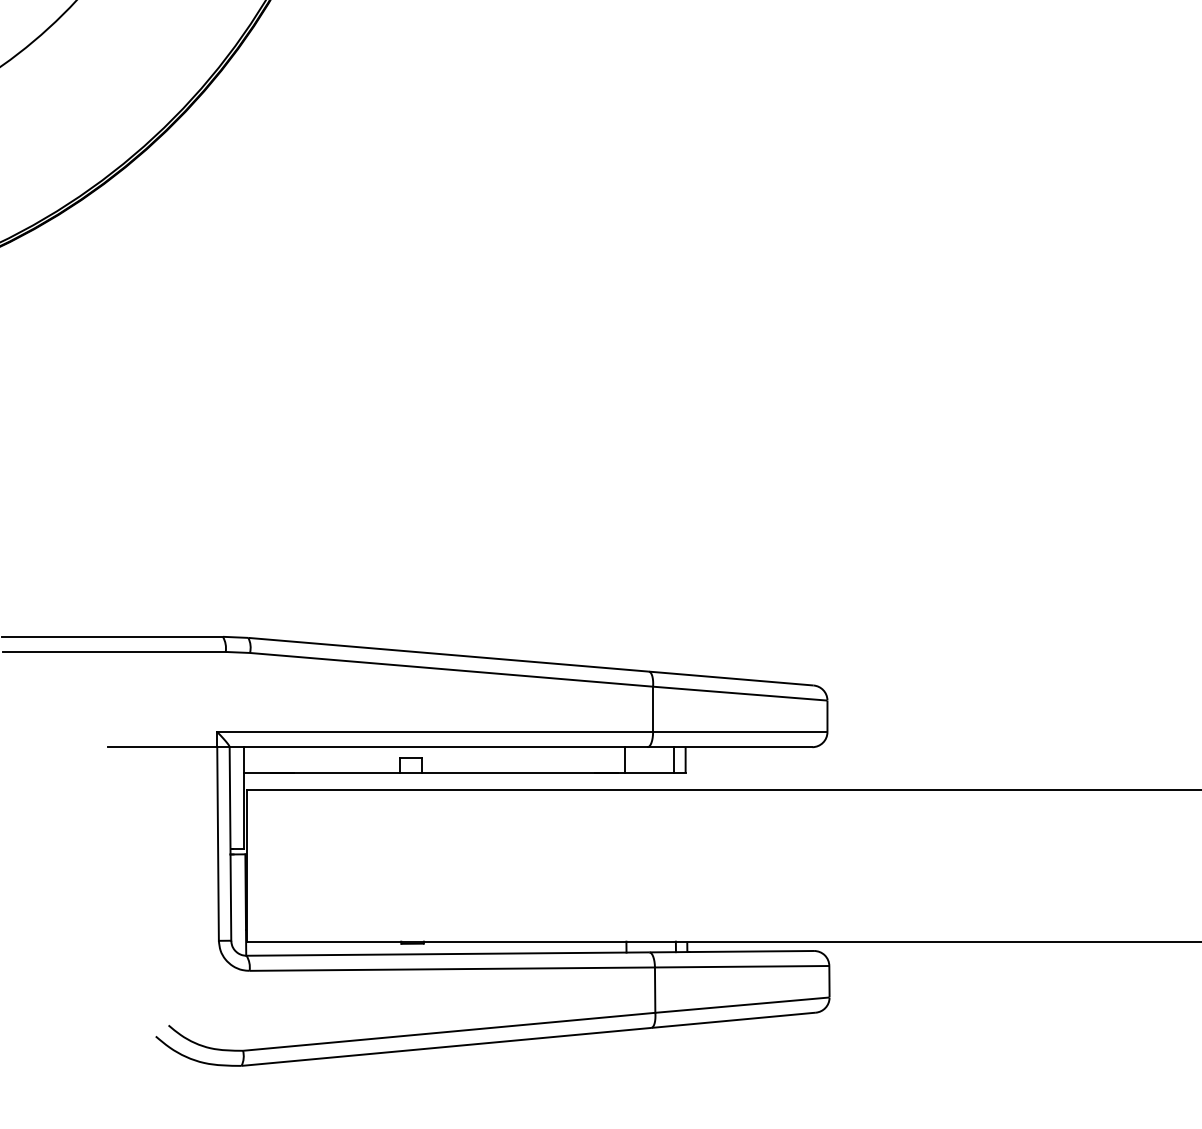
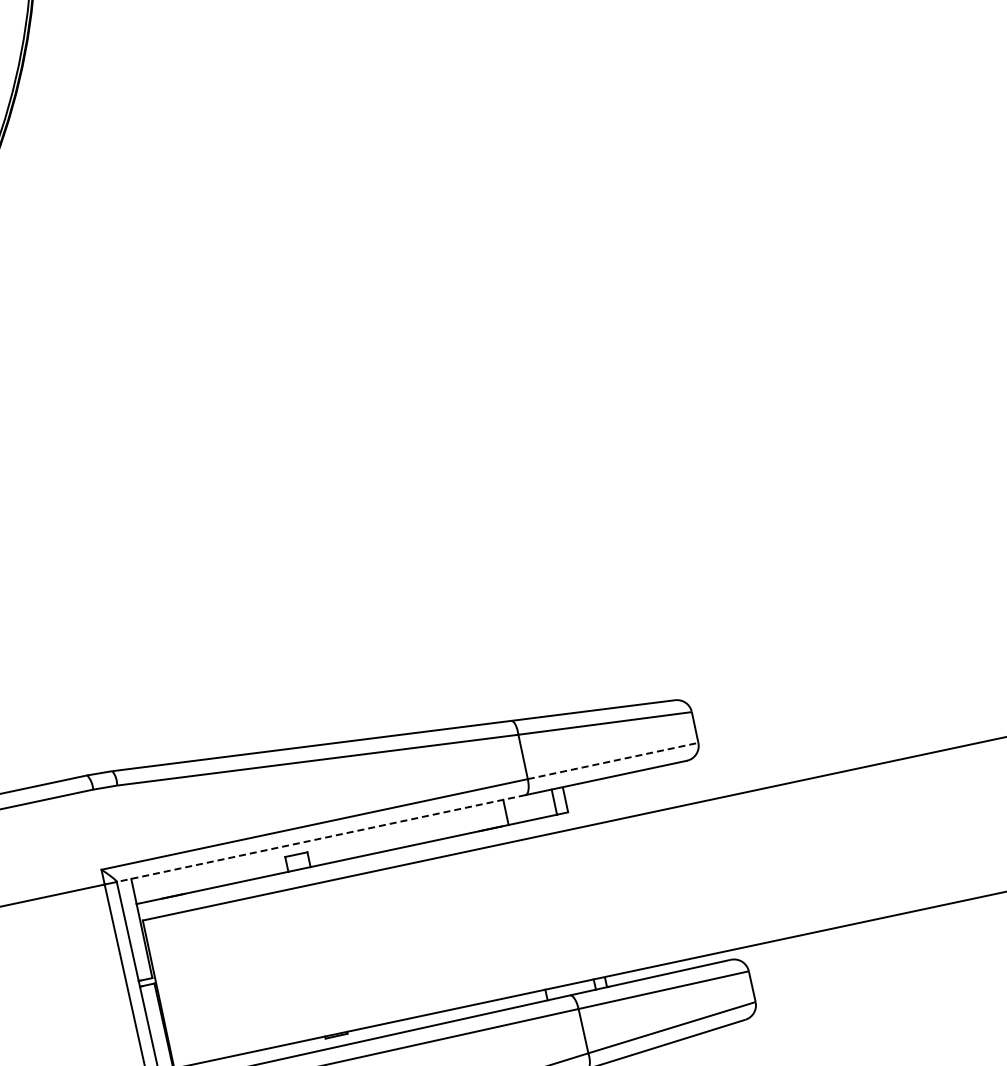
line: (740, 732) -> (613, 761), solid -> dashed
line: (438, 747) -> (321, 838), solid -> dashed

